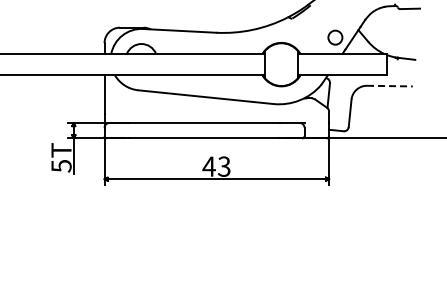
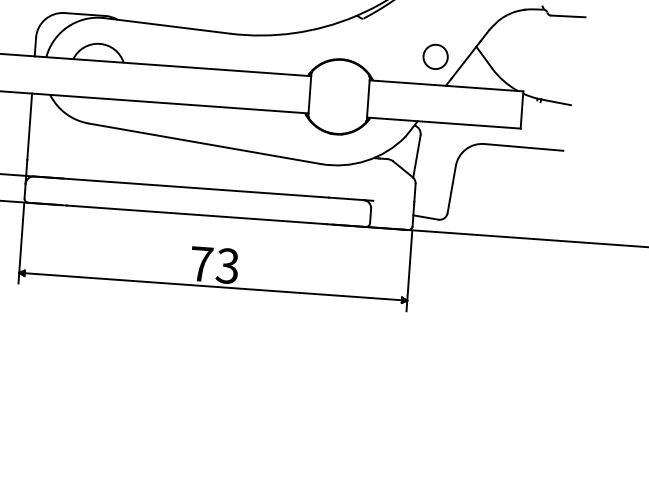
line: (389, 86) -> (523, 148), dashed -> solid
text: (208, 166) -> (200, 263), 43 -> 73

